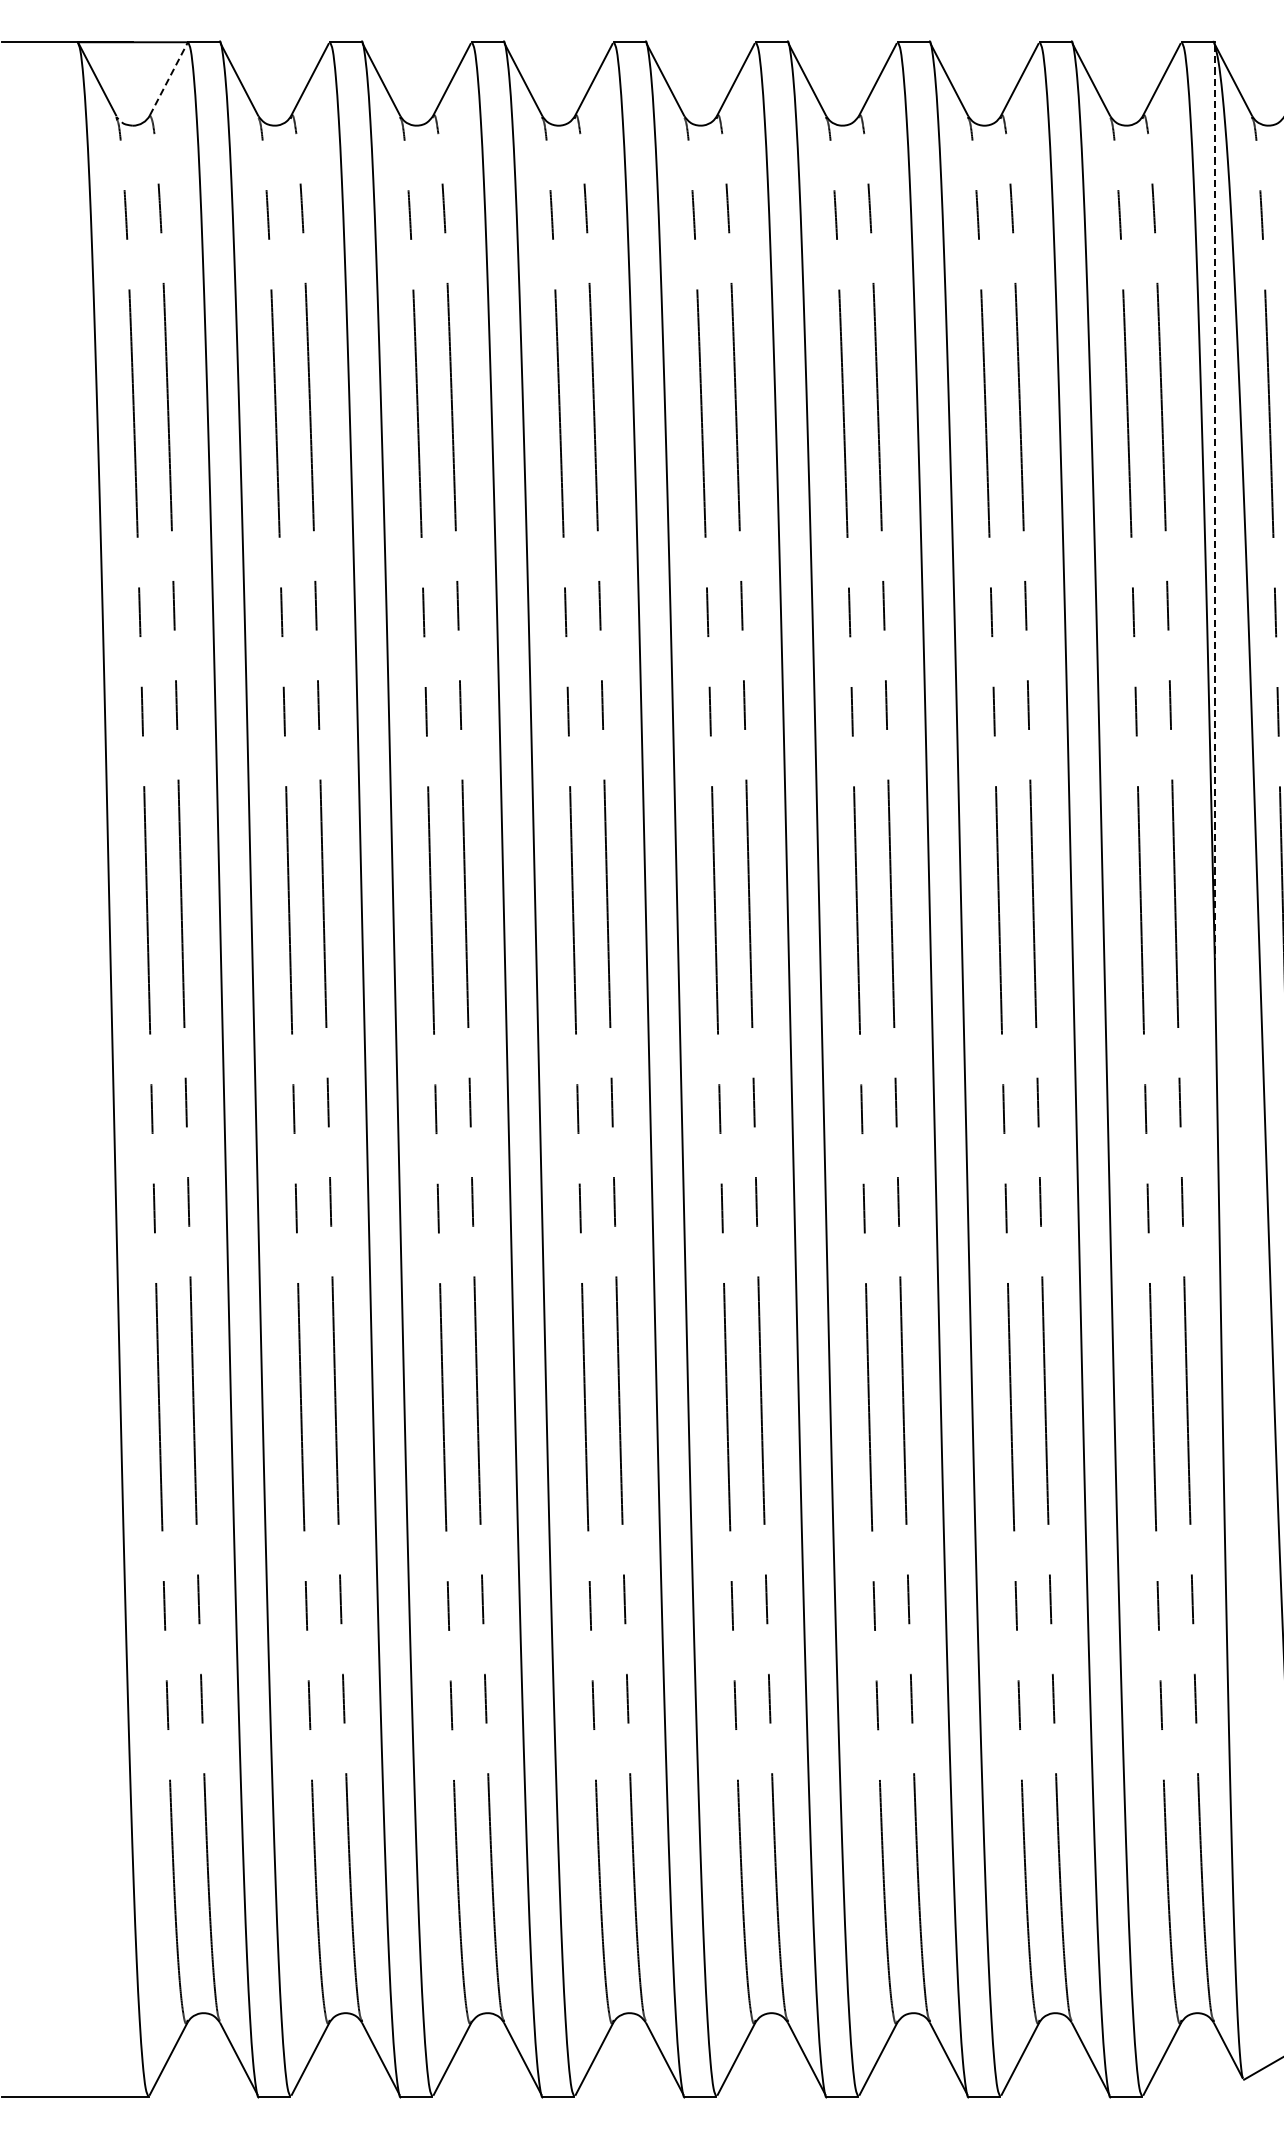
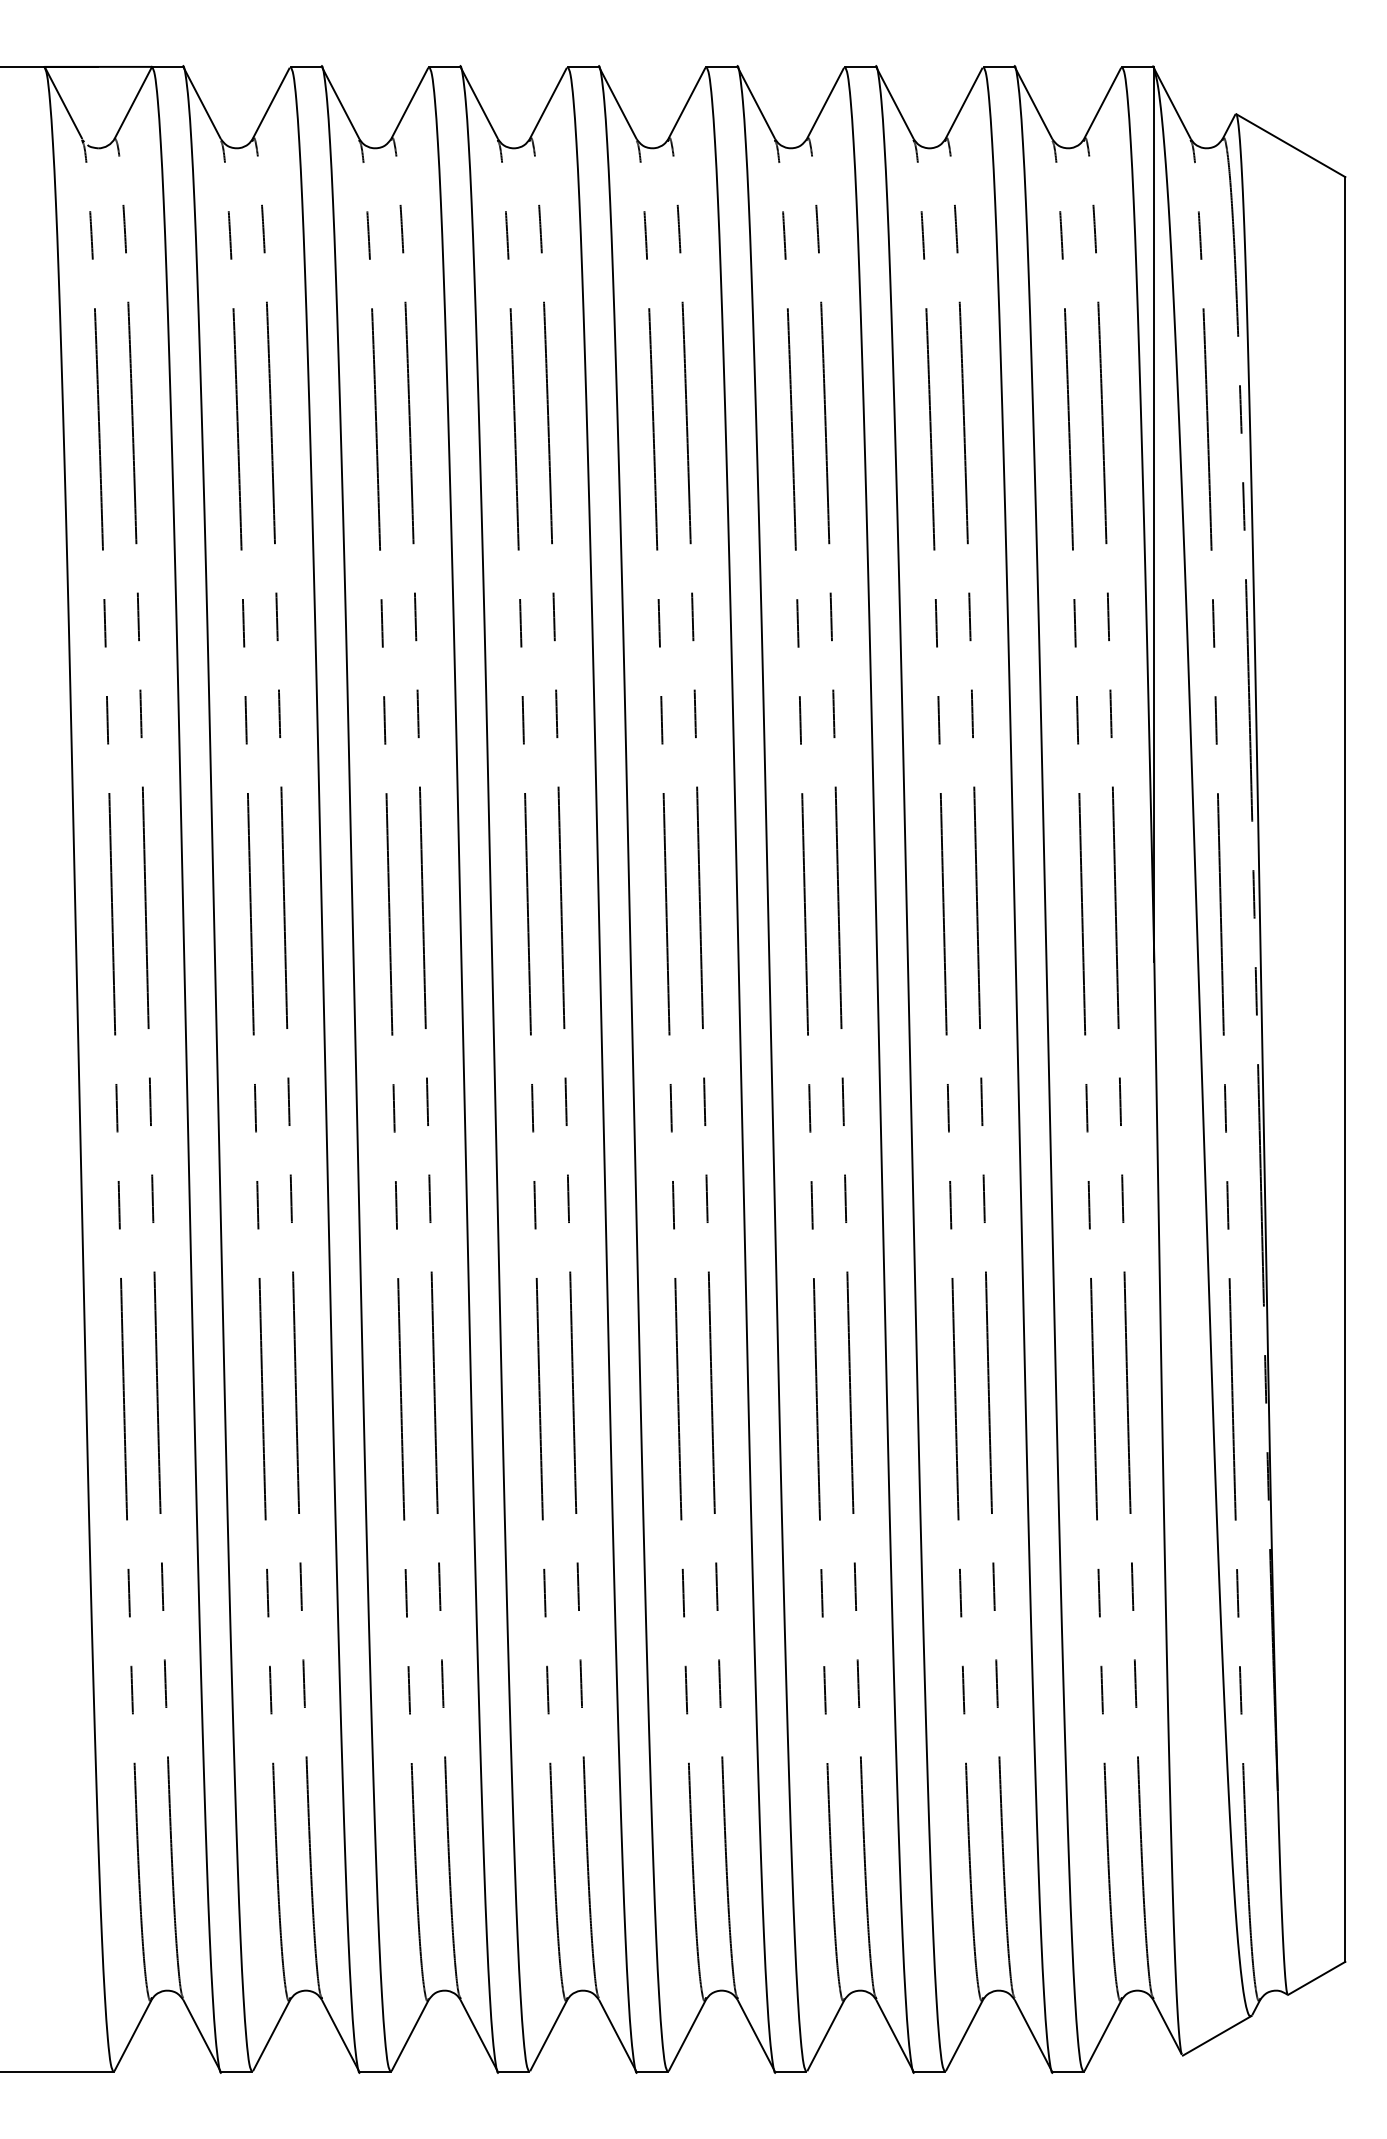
line: (168, 78) -> (133, 102), dashed -> solid
line: (1214, 501) -> (1154, 515), dashed -> solid

